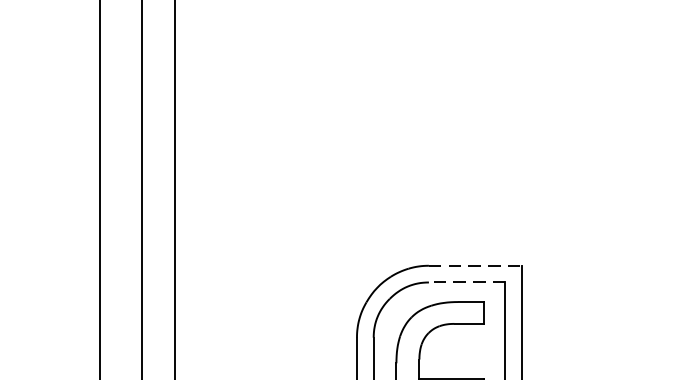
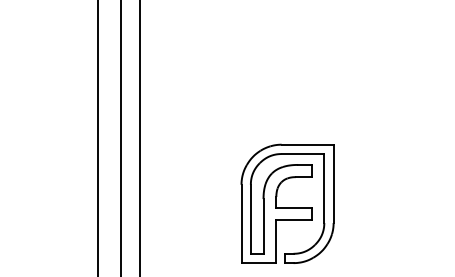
line: (475, 265) -> (307, 144), dashed -> solid
line: (466, 283) -> (302, 154), dashed -> solid

